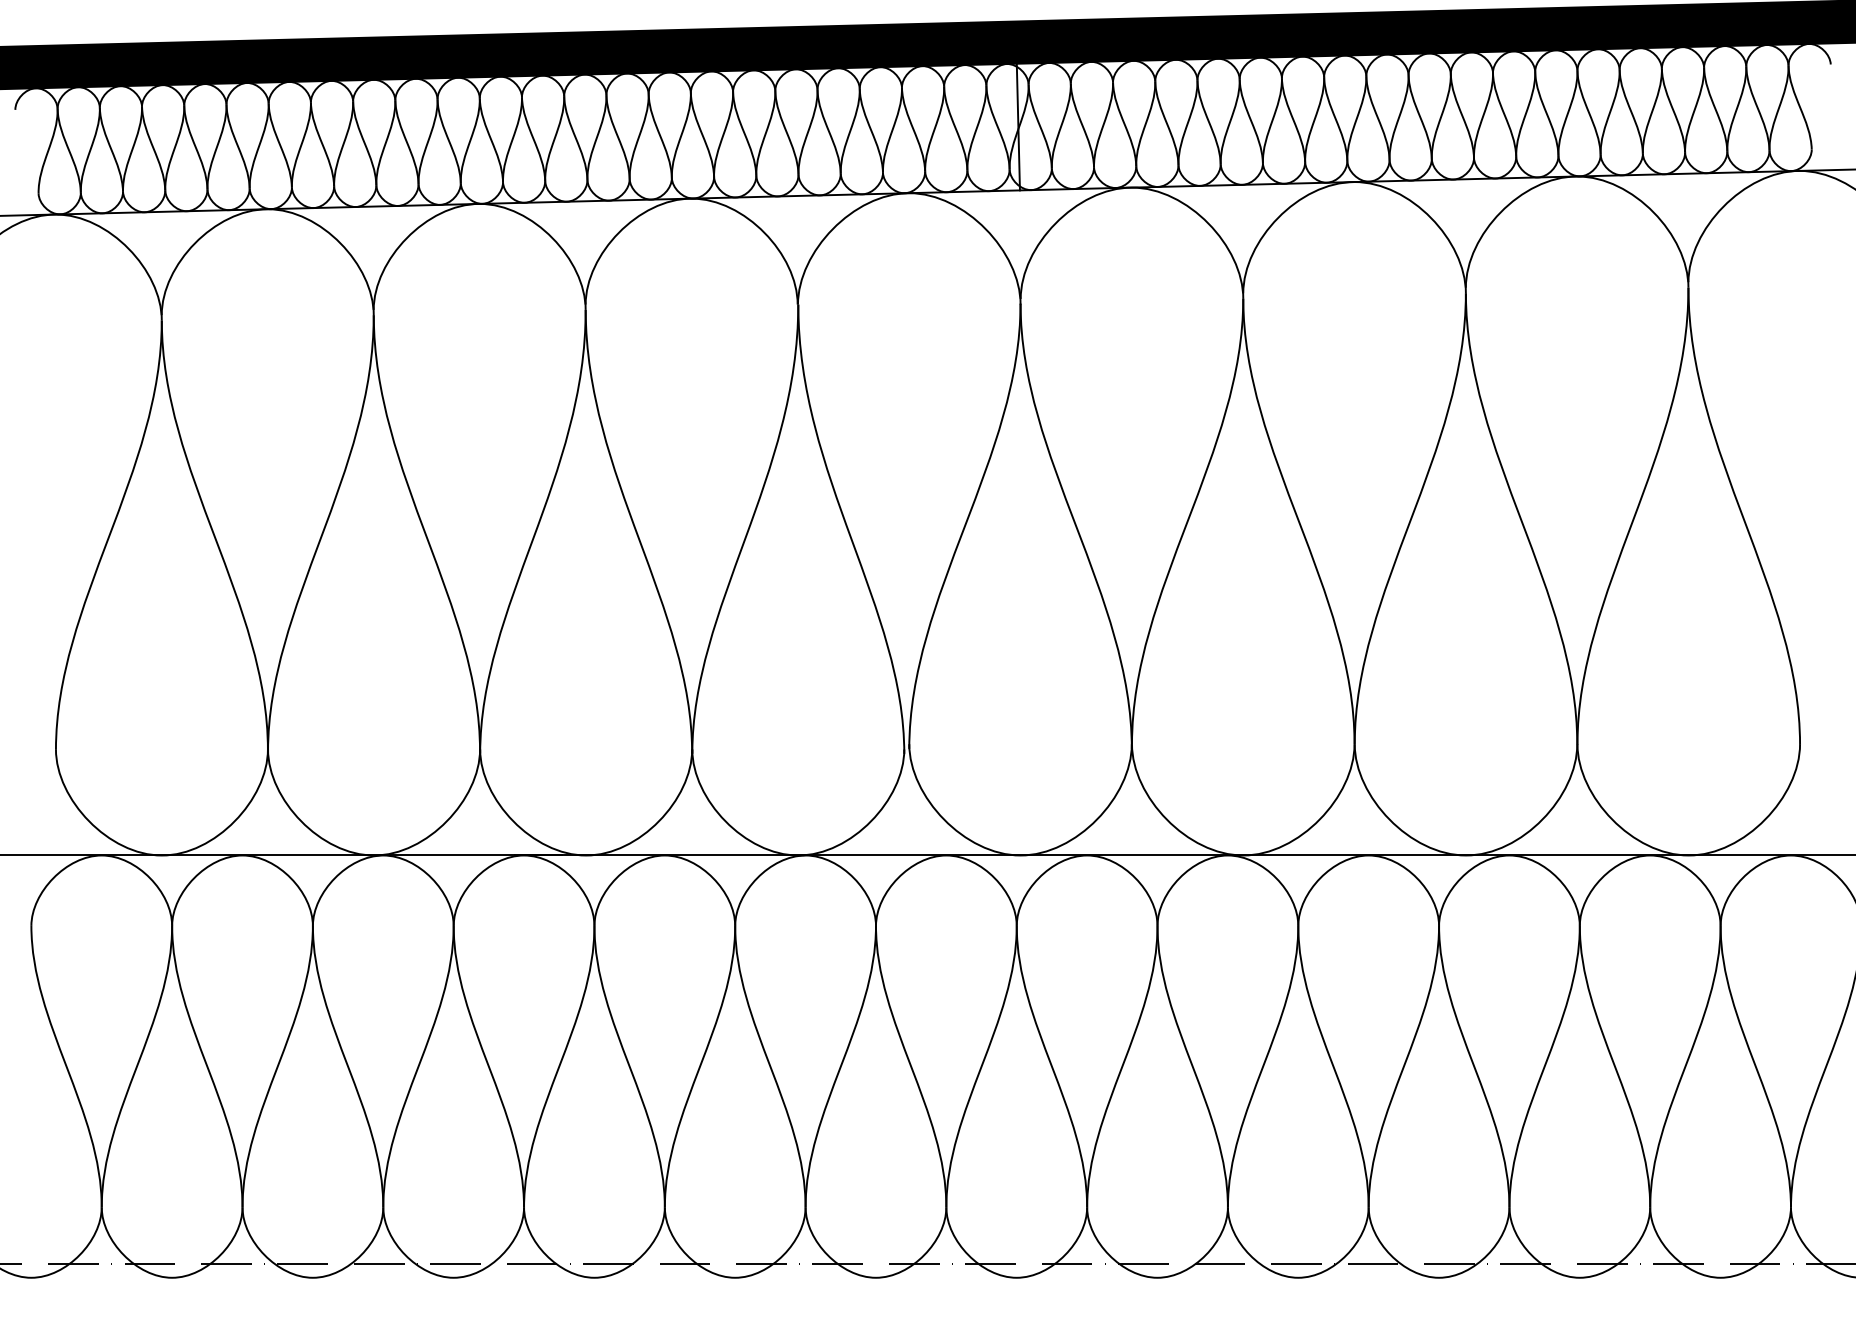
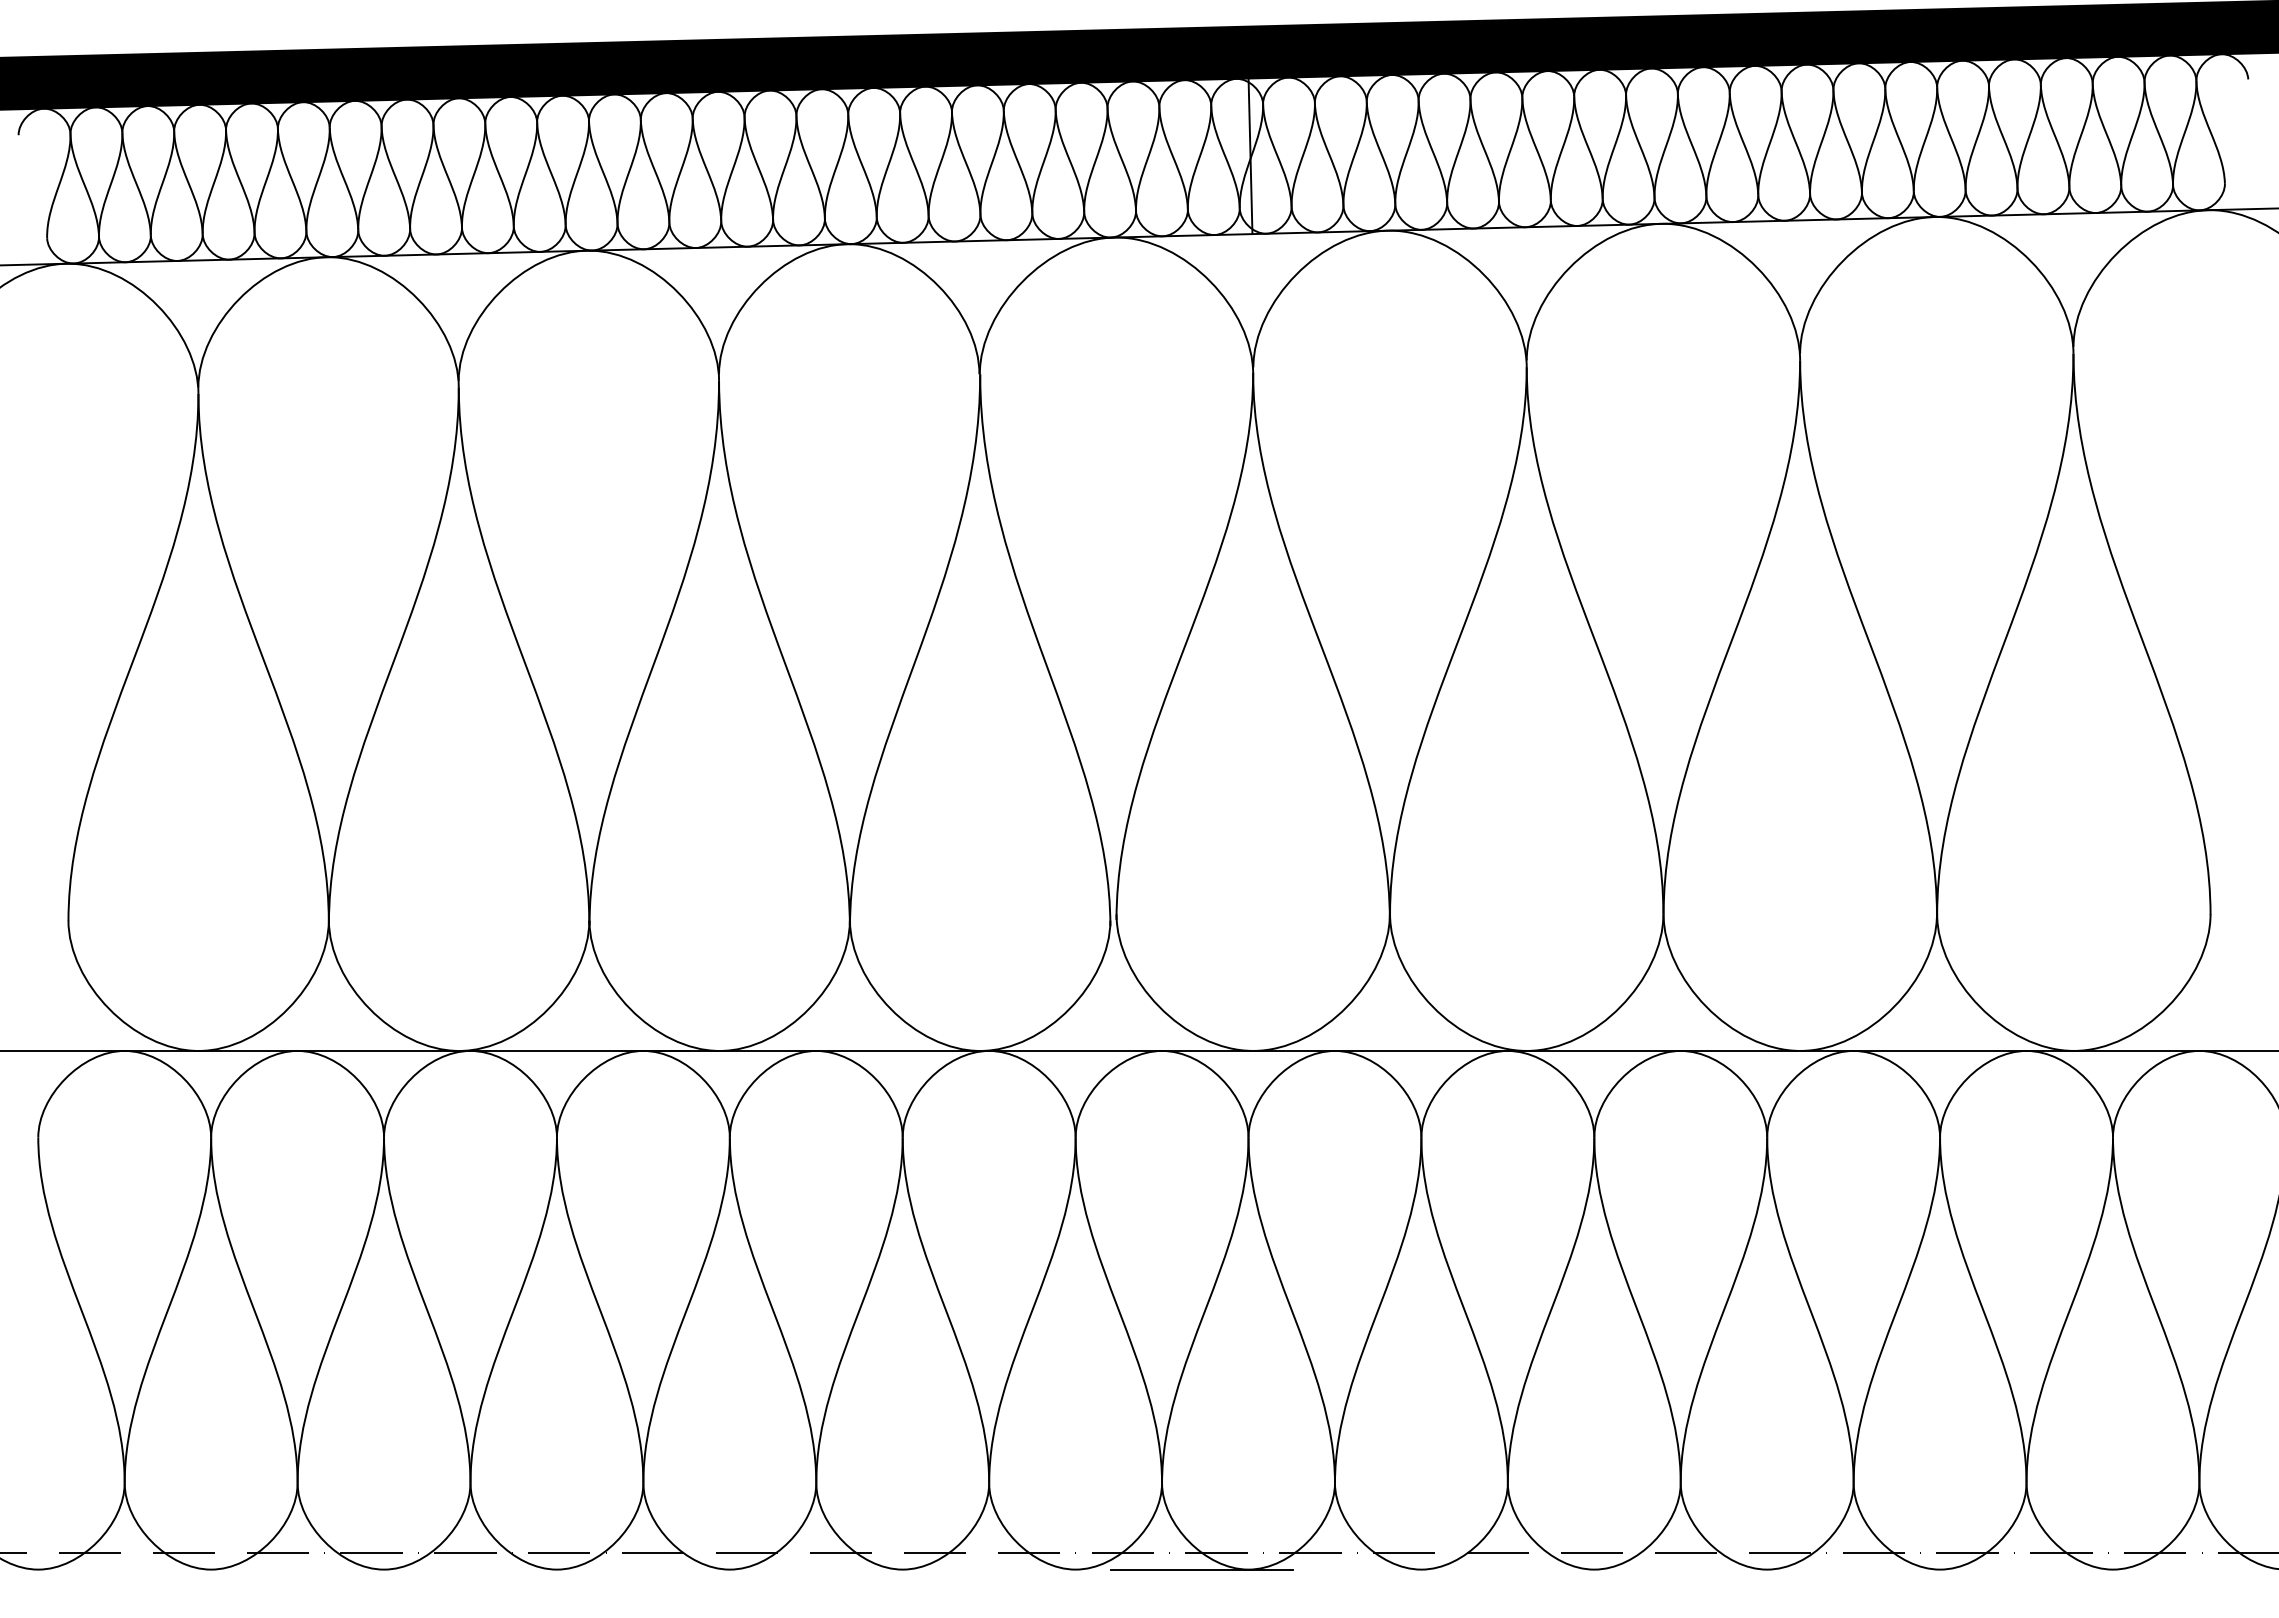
line: (978, 1277) -> (1201, 1569), added

